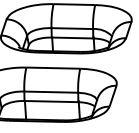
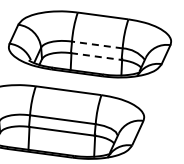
line: (71, 28) -> (96, 44), solid -> dashed
line: (73, 37) -> (97, 56), solid -> dashed

